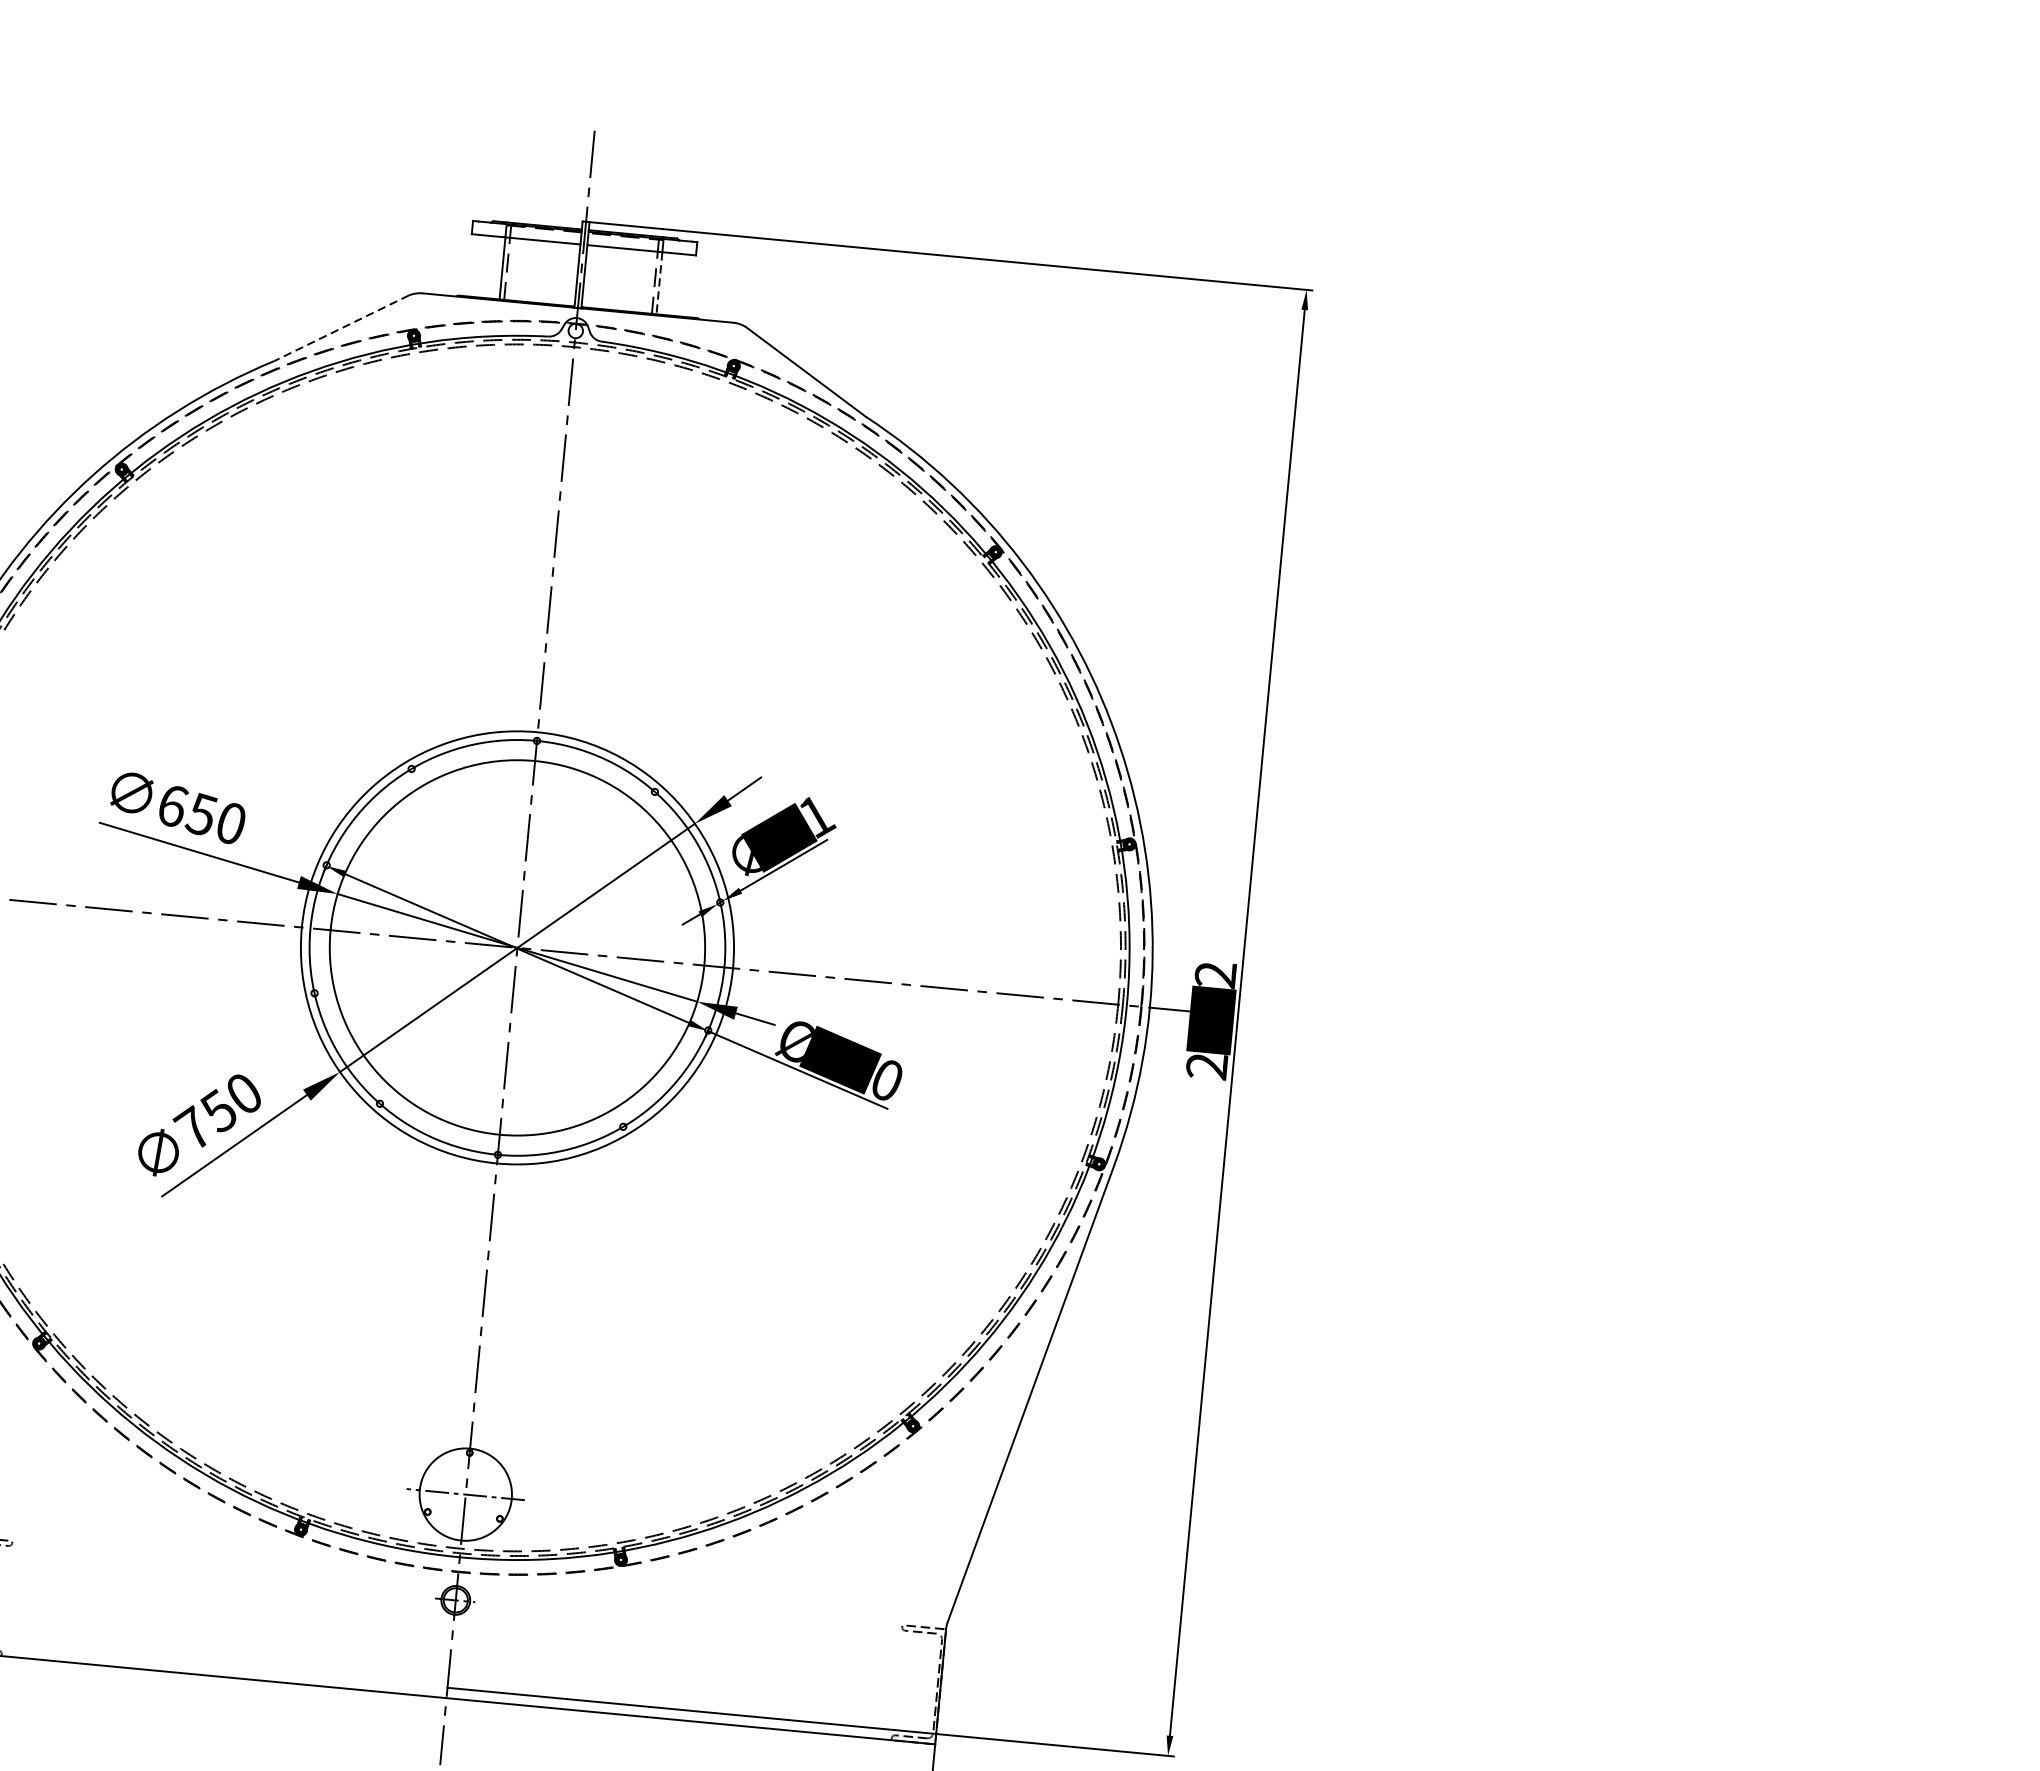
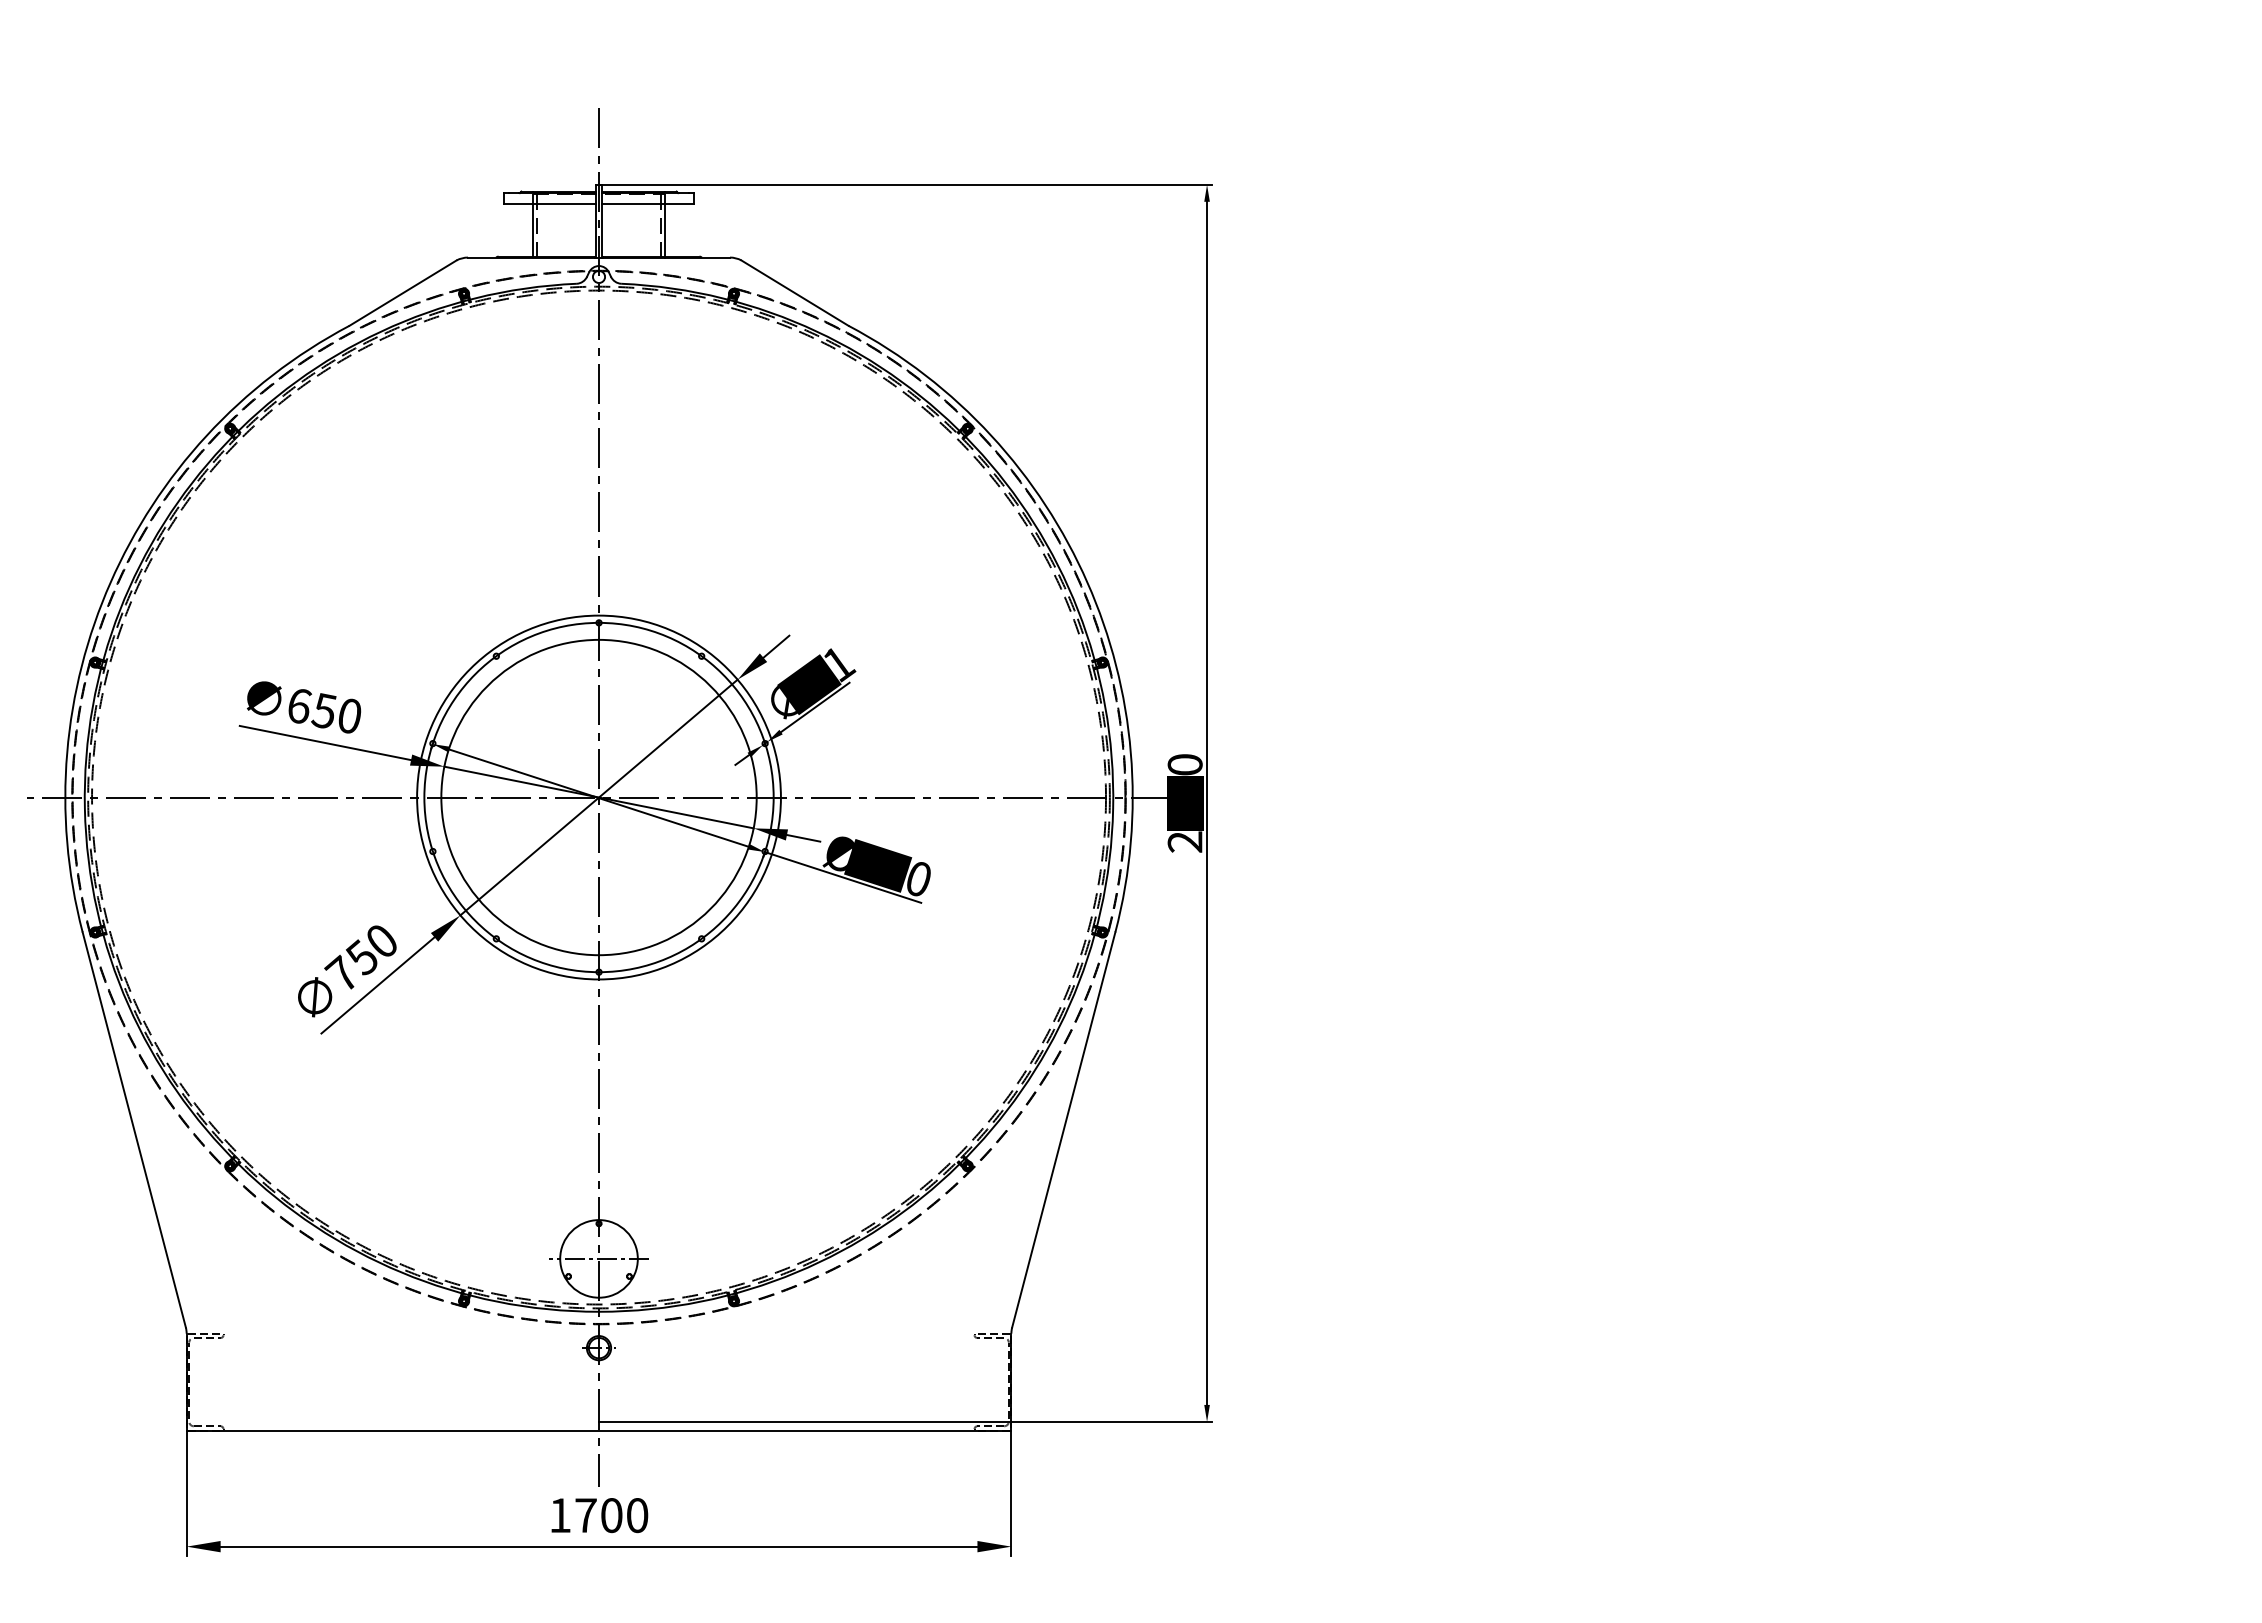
line: (659, 283) -> (665, 230), dashed -> solid
line: (342, 328) -> (403, 293), dashed -> solid
text: (1214, 974) -> (1184, 764), 2552 -> 2550

